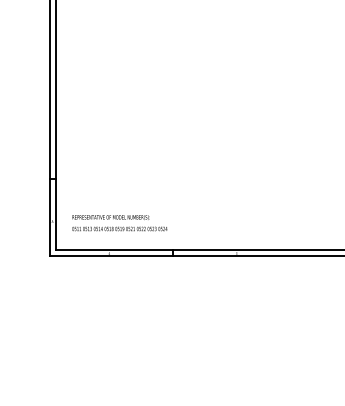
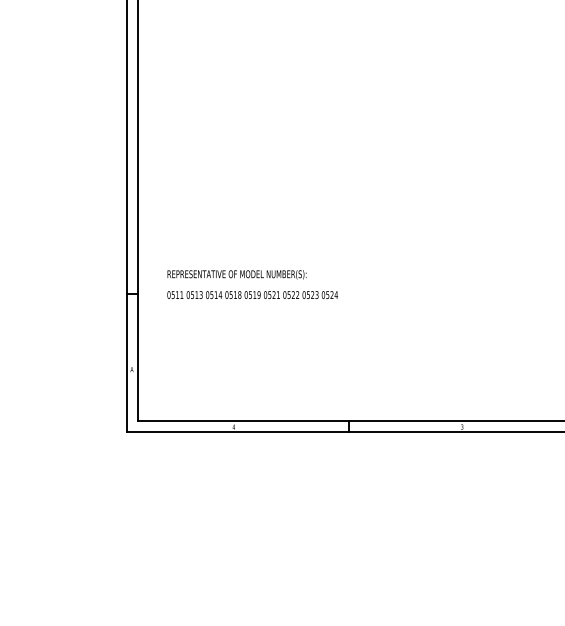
text: (119, 223) -> (252, 285), moved

